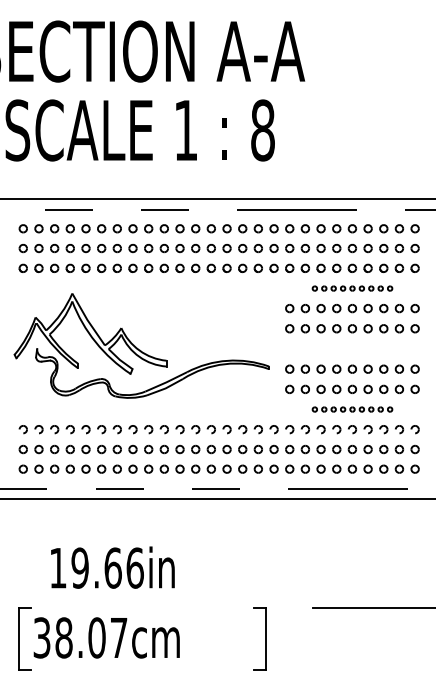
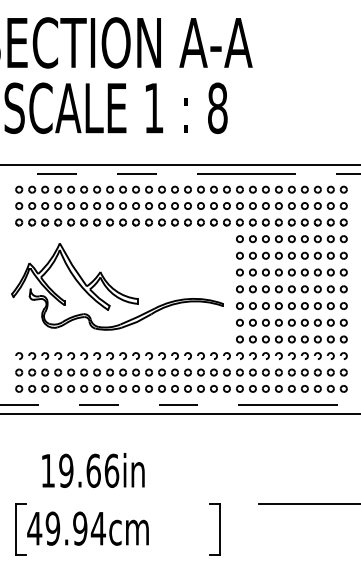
part: (351, 288) -> (291, 239), size x1.67
part: (351, 349) -> (291, 289), added
part: (351, 409) -> (291, 339), size x1.67
text: (80, 637) -> (66, 528), 38.07cm -> 49.94cm

